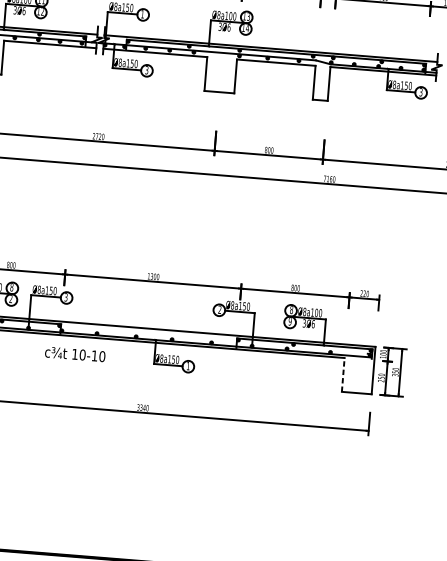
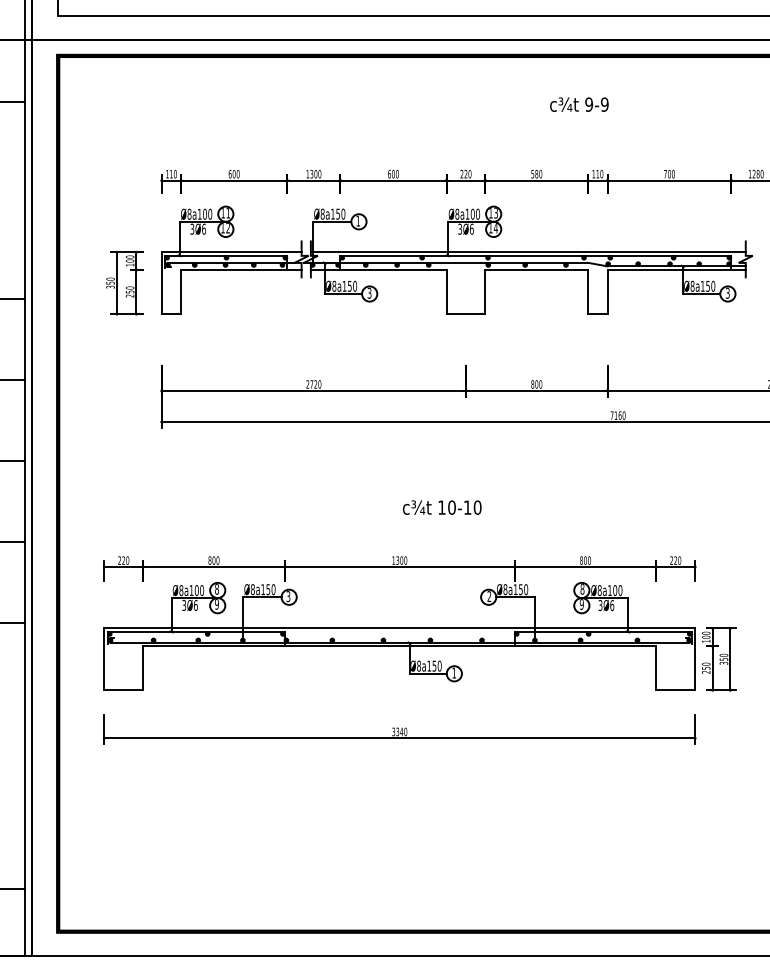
text: (10, 299) -> (216, 604), 2 -> 9
text: (75, 354) -> (442, 507), moved
line: (343, 374) -> (656, 667), dashed -> solid

